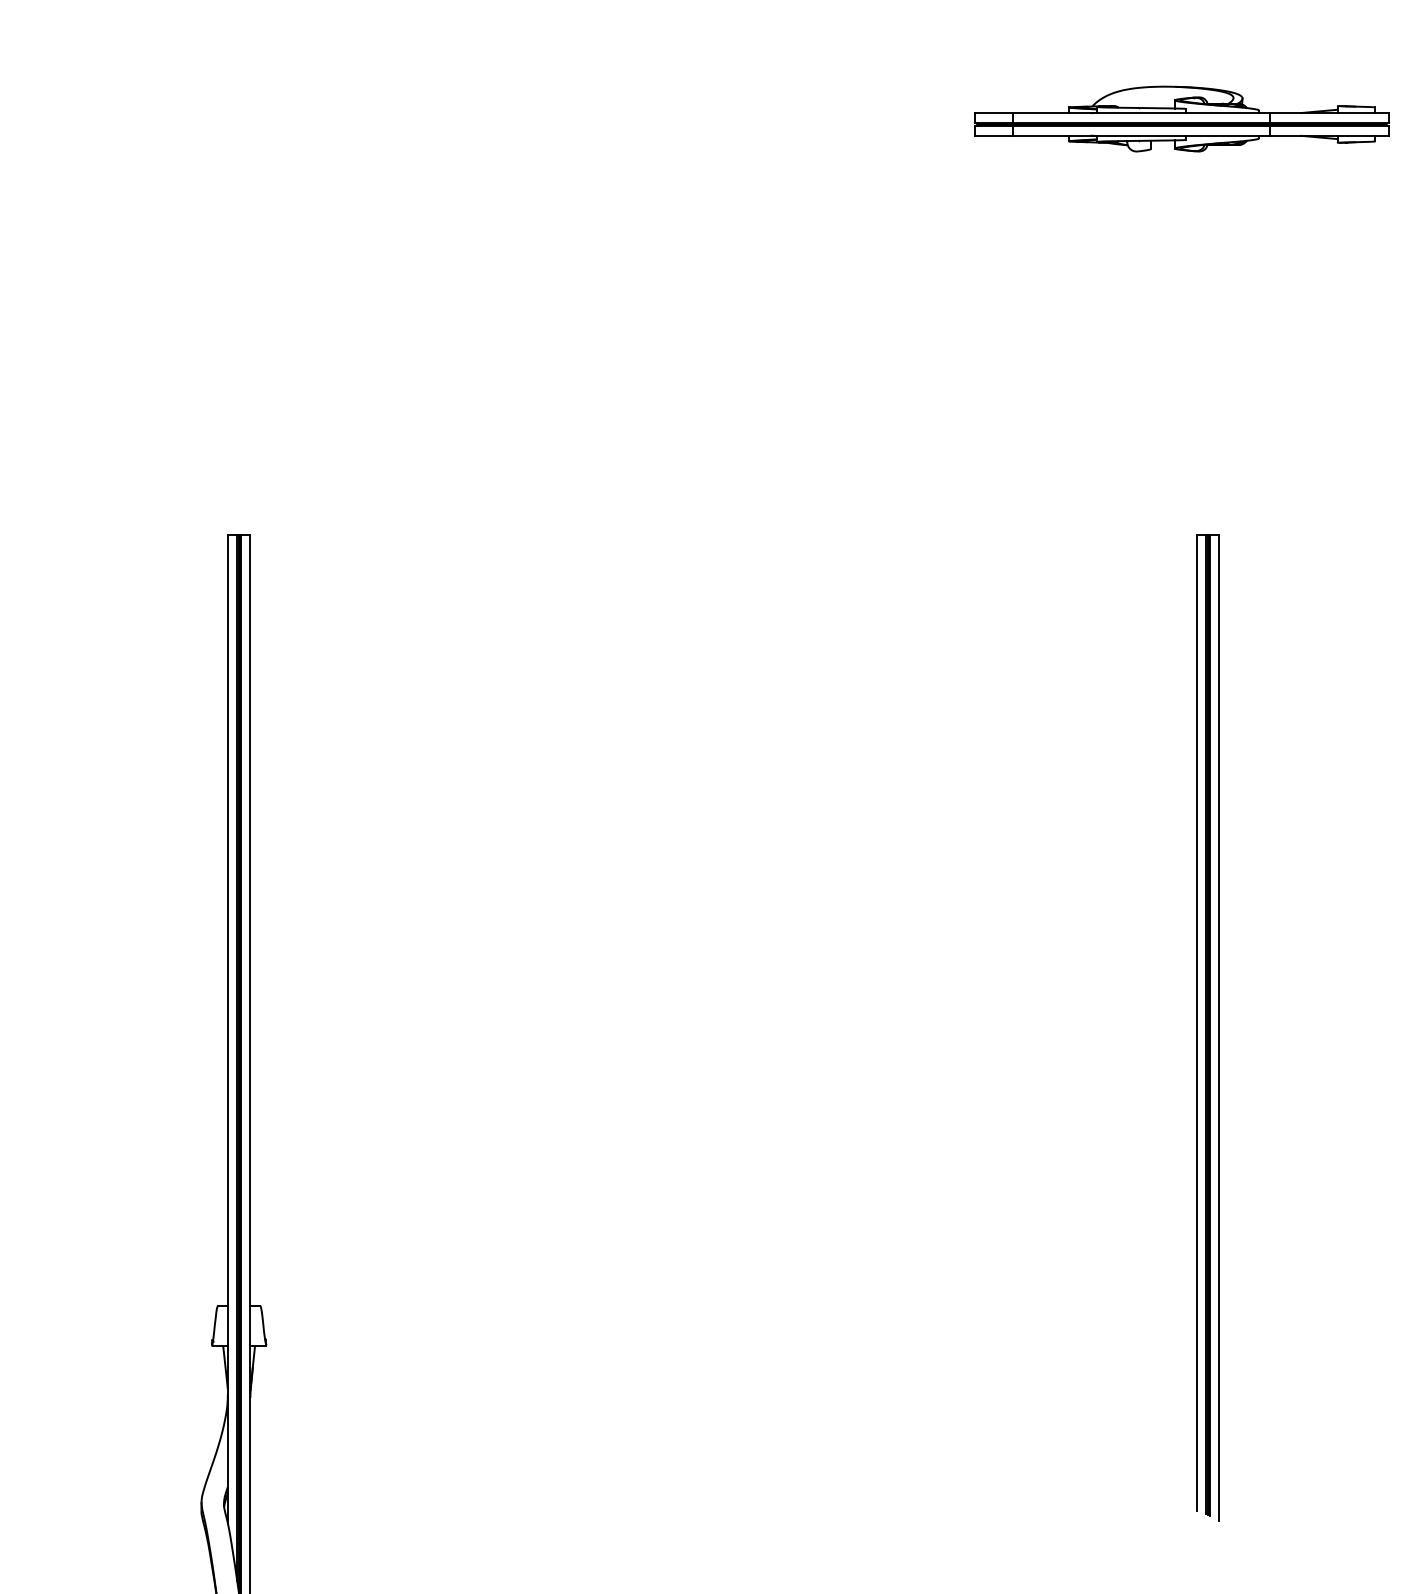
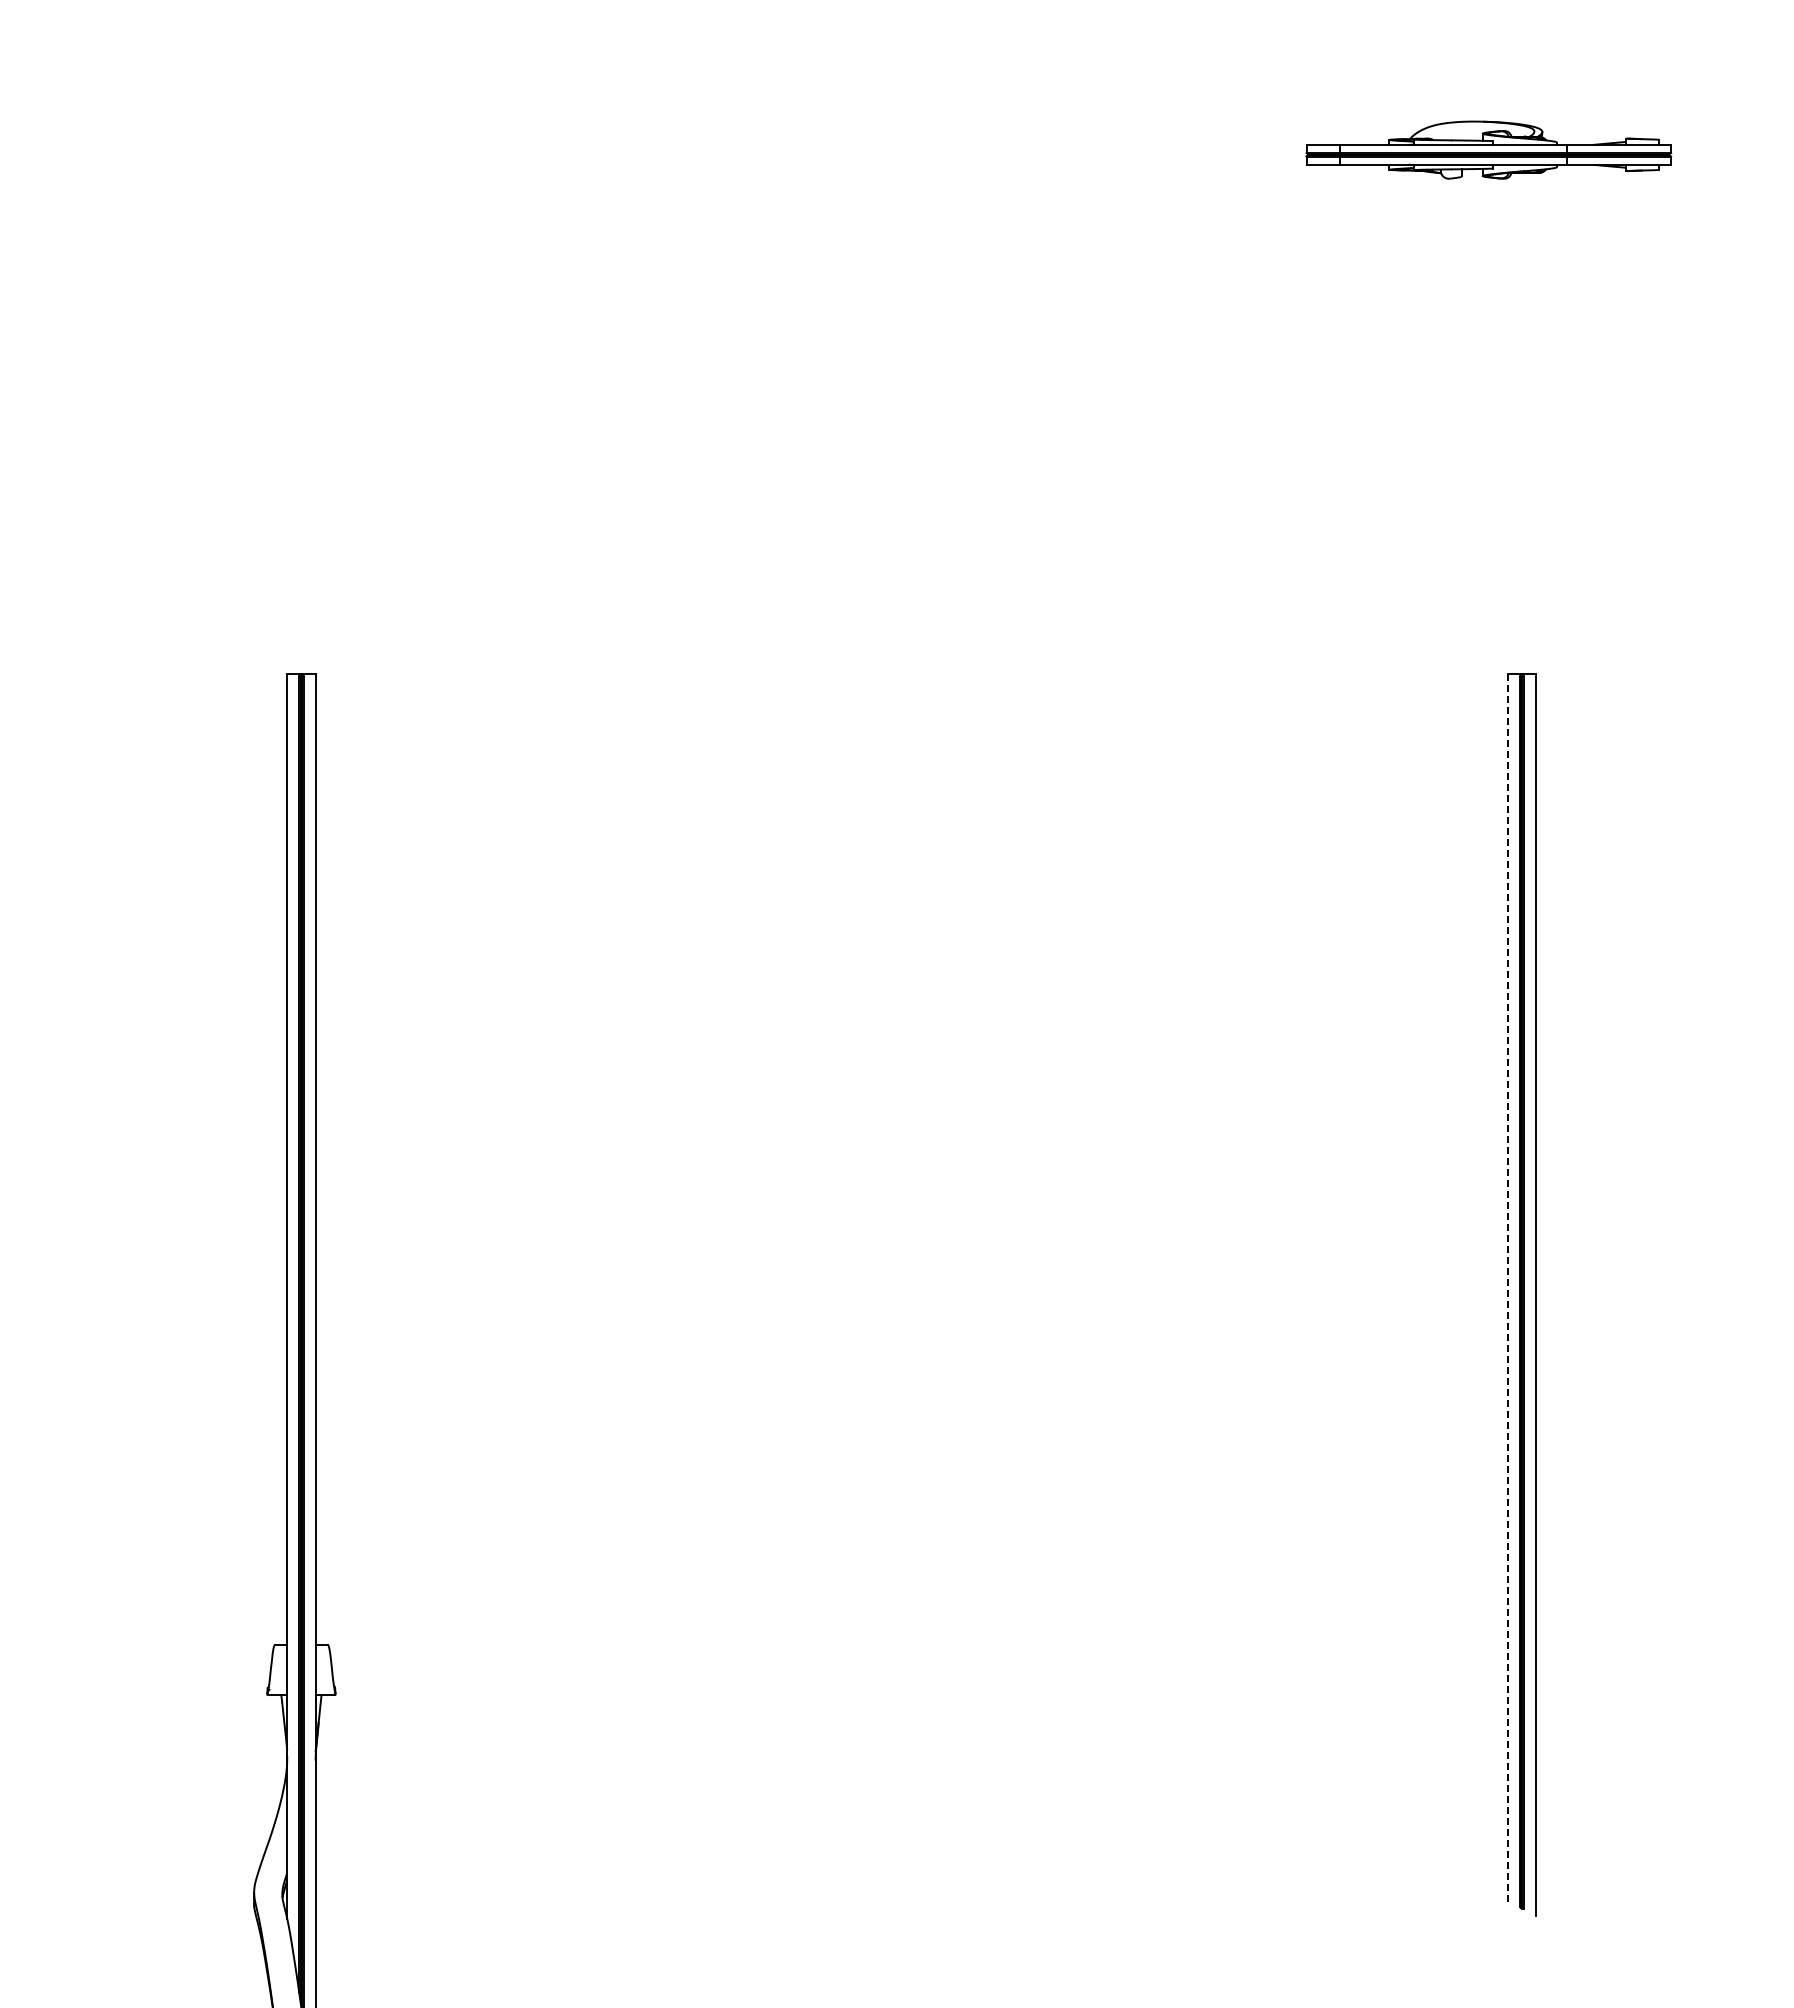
part: (1181, 118) -> (1488, 149), size x0.7
line: (1196, 1023) -> (1507, 1289), solid -> dashed

